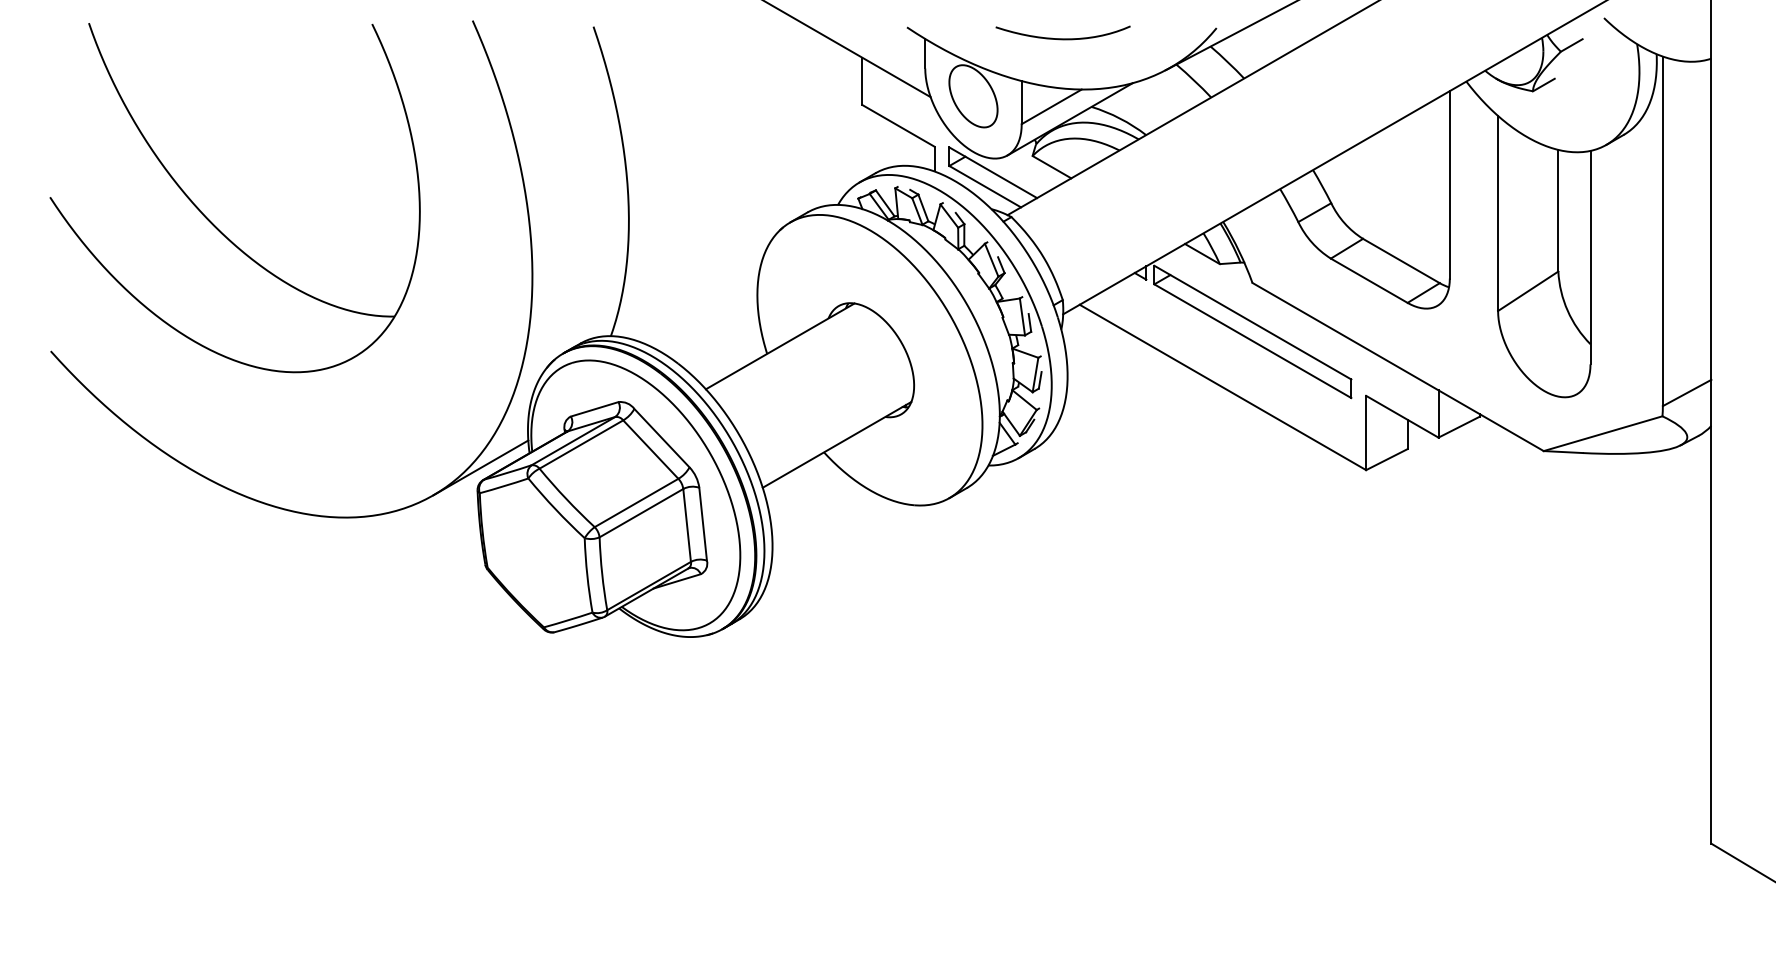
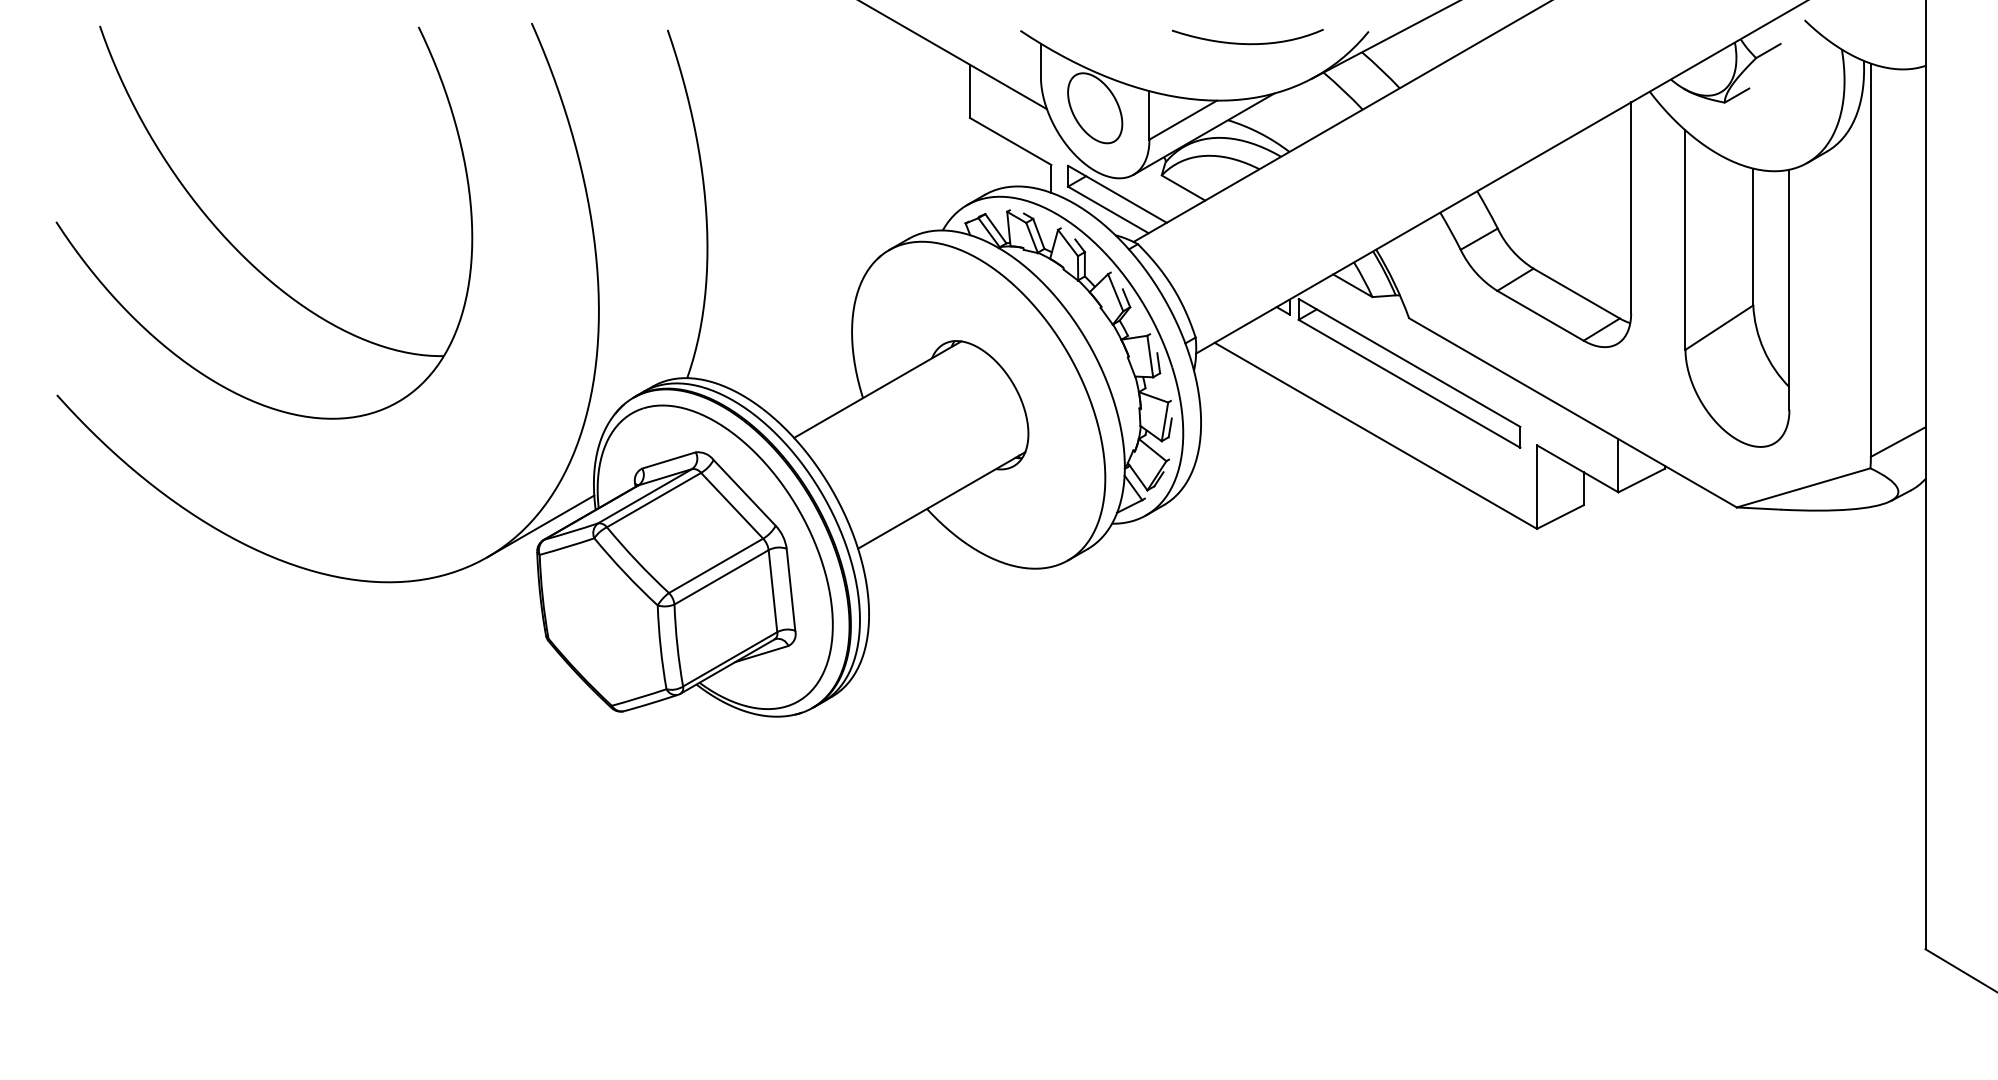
curve: (1062, 38) -> (1247, 43), moved

